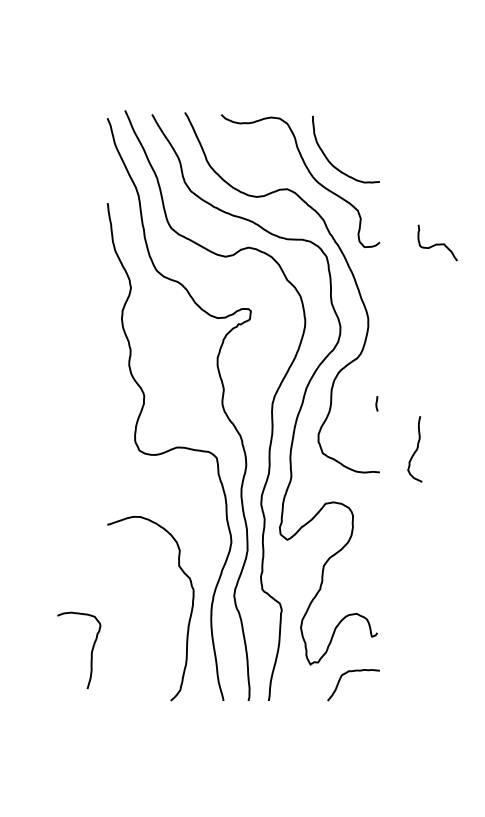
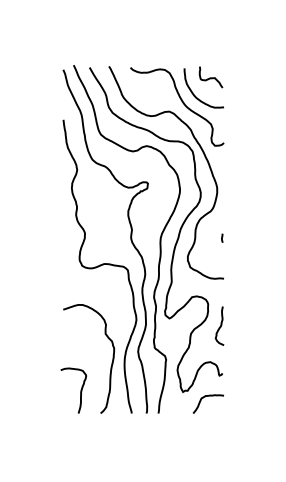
curve: (436, 243) -> (210, 77), moved
curve: (416, 448) -> (220, 325), moved
curve: (90, 650) -> (80, 390), moved

